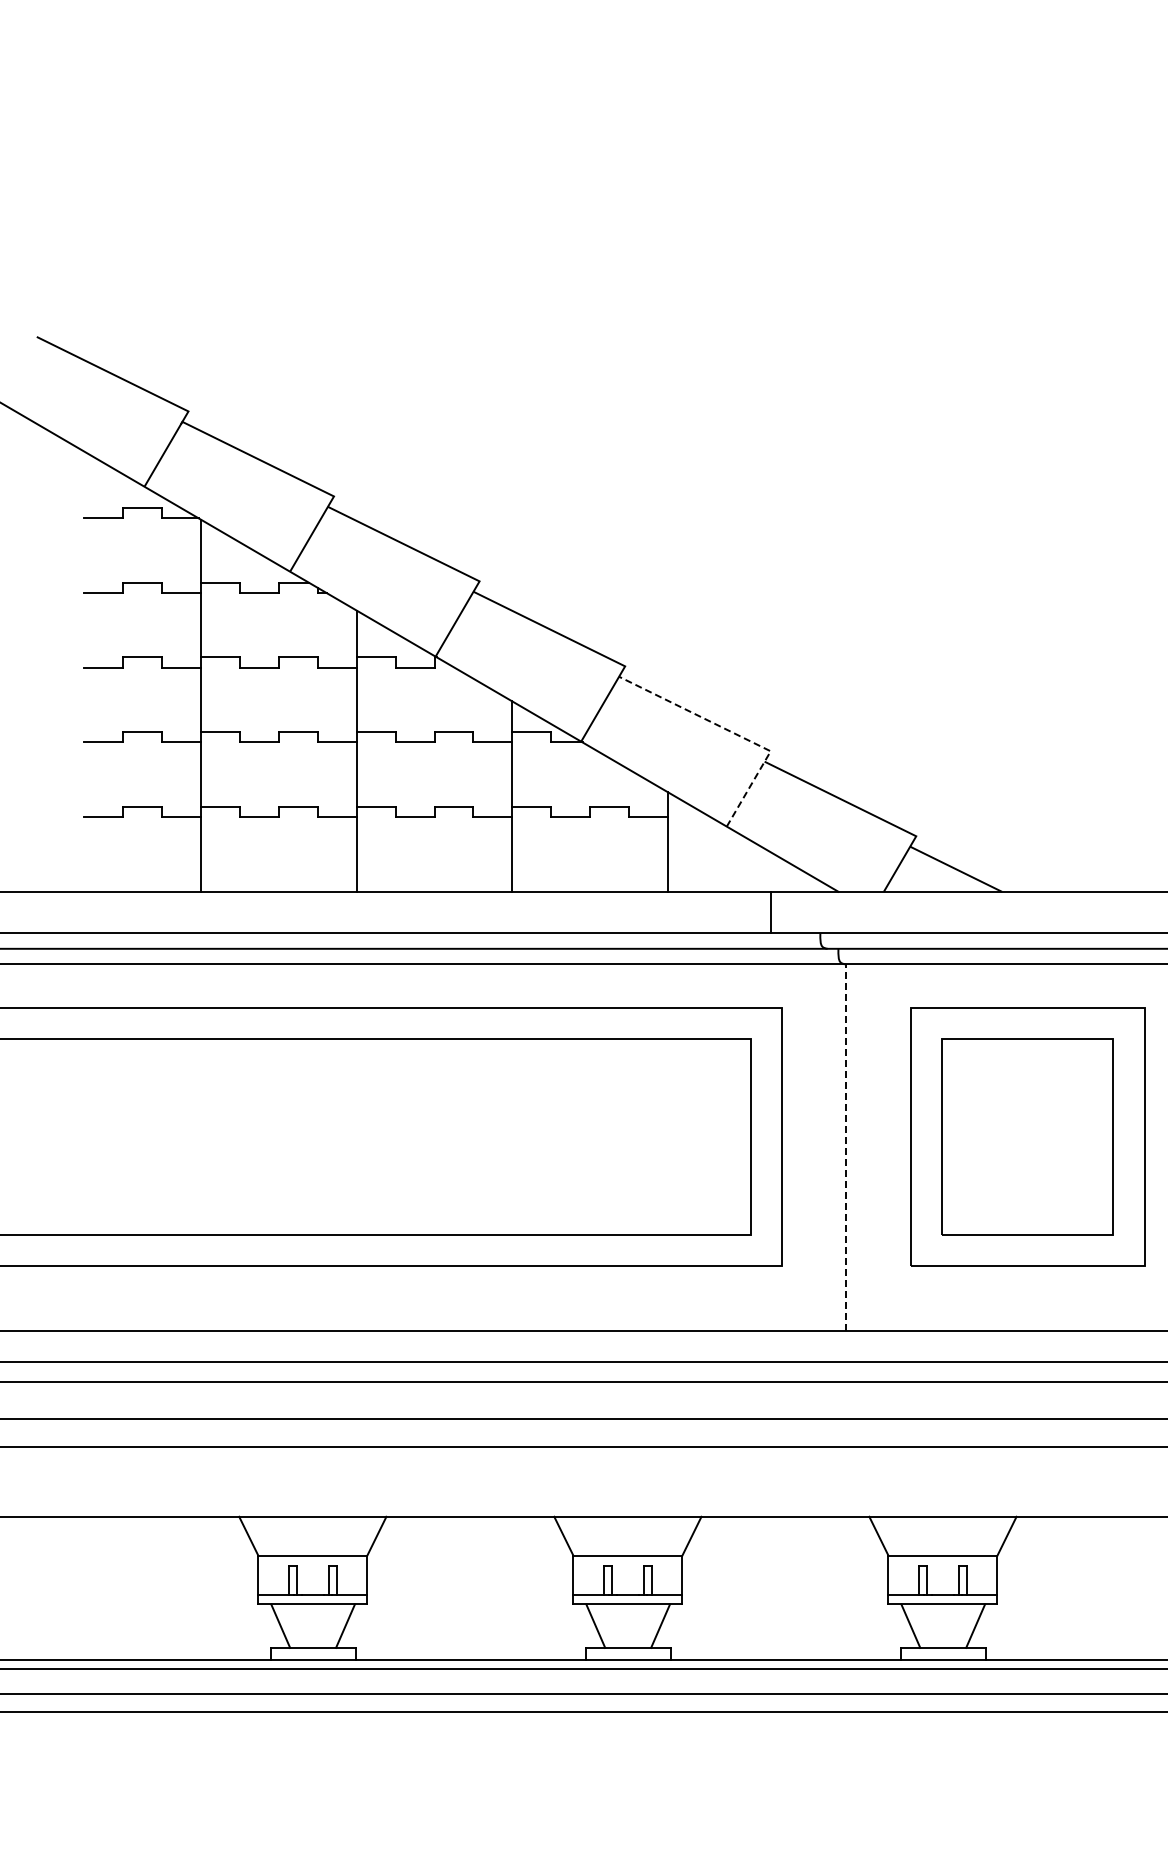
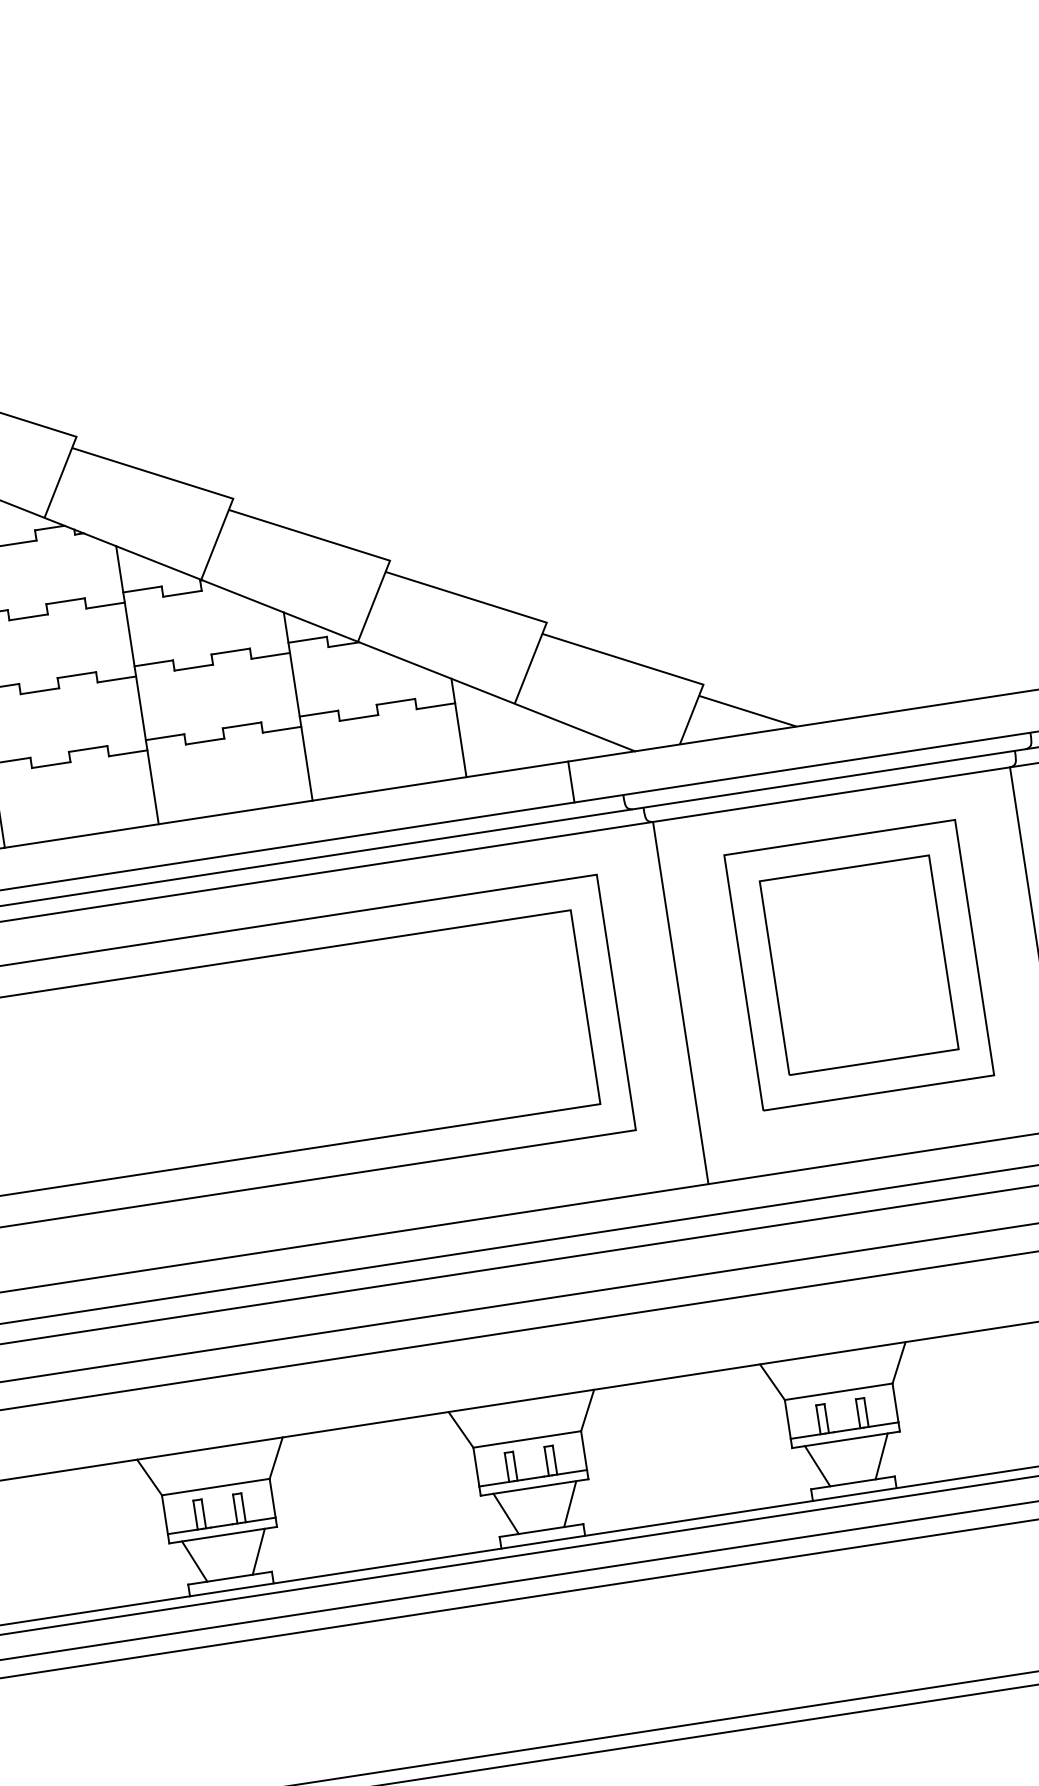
line: (734, 733) -> (508, 610), dashed -> solid
line: (845, 1147) -> (680, 1003), dashed -> solid

